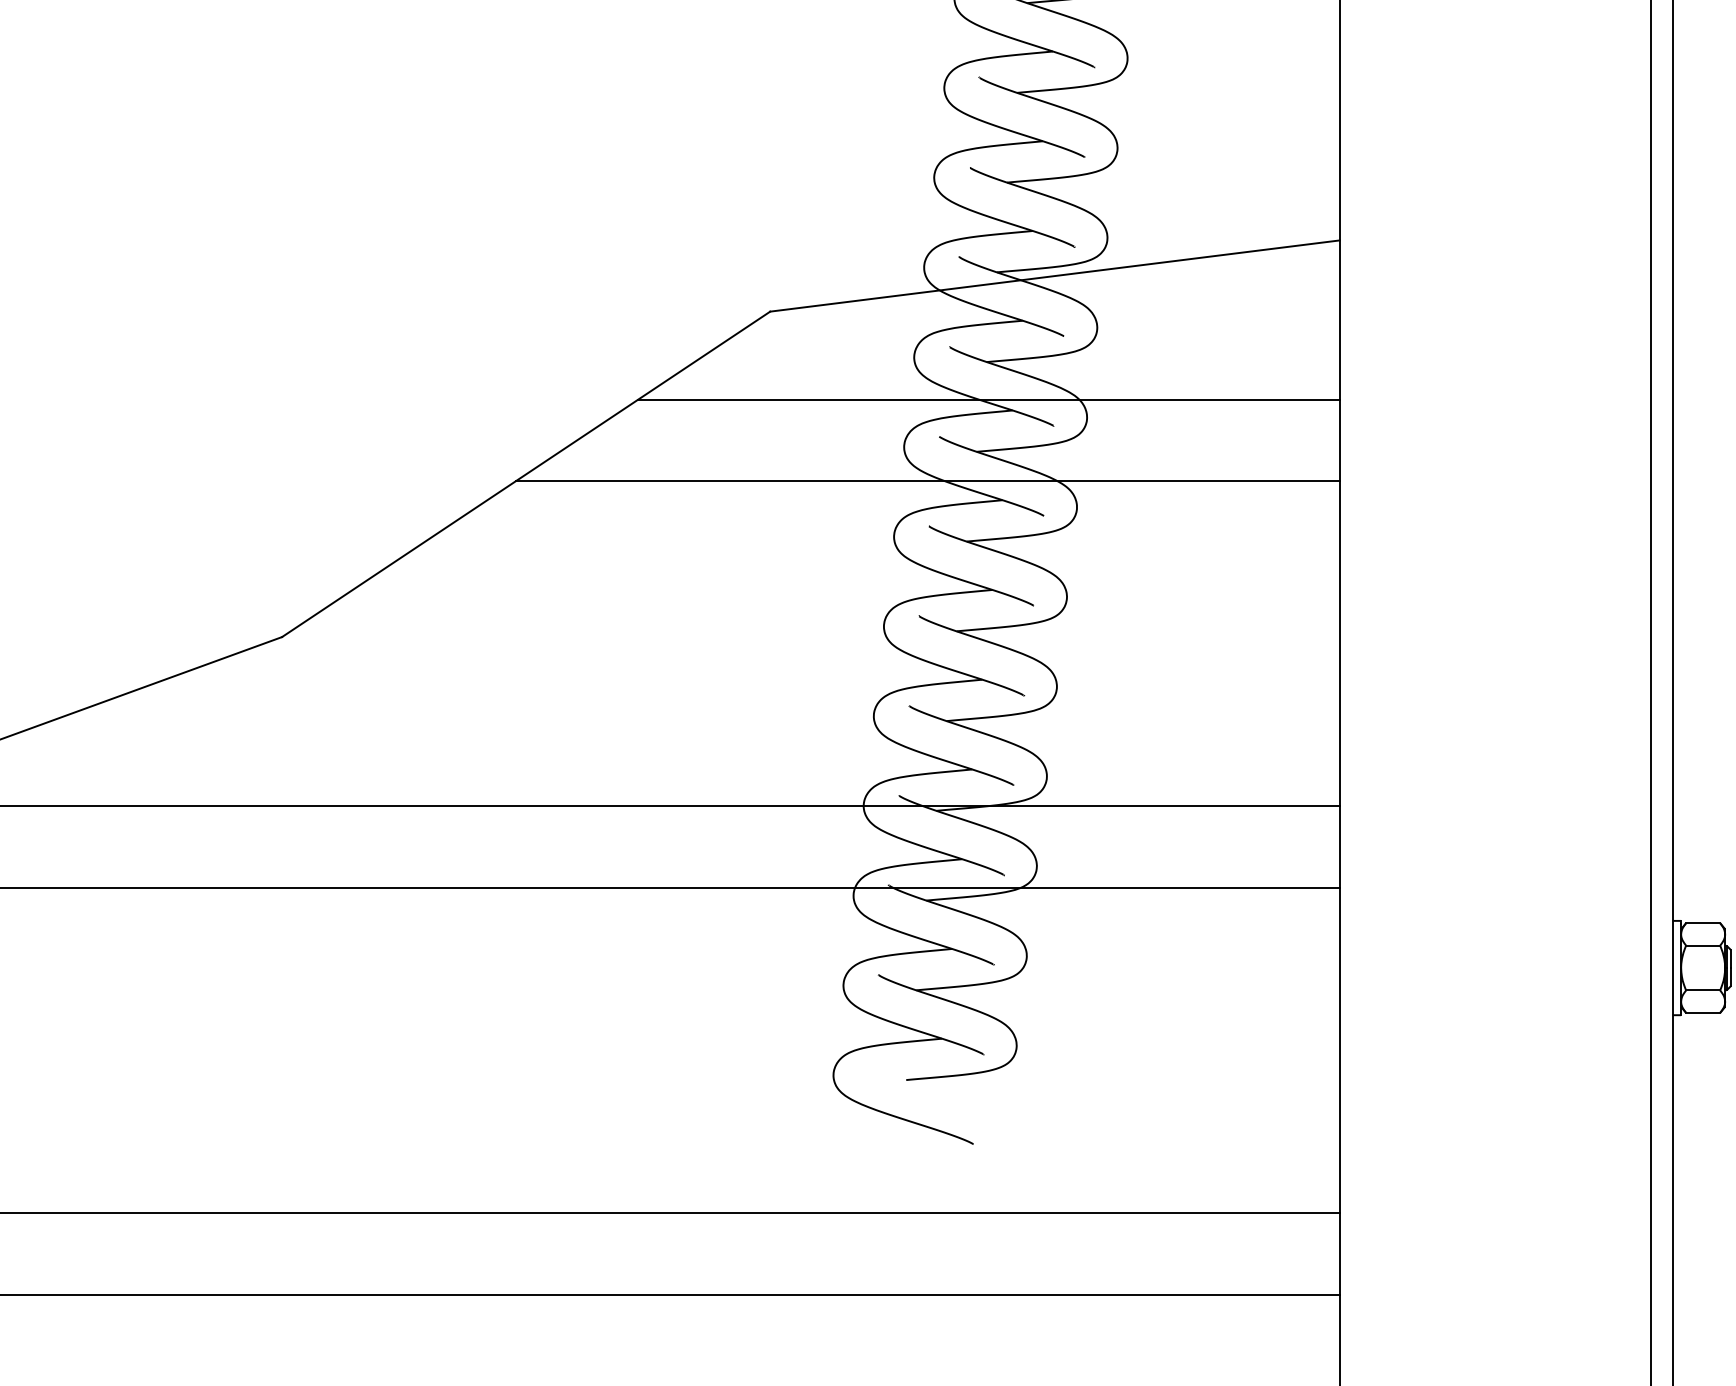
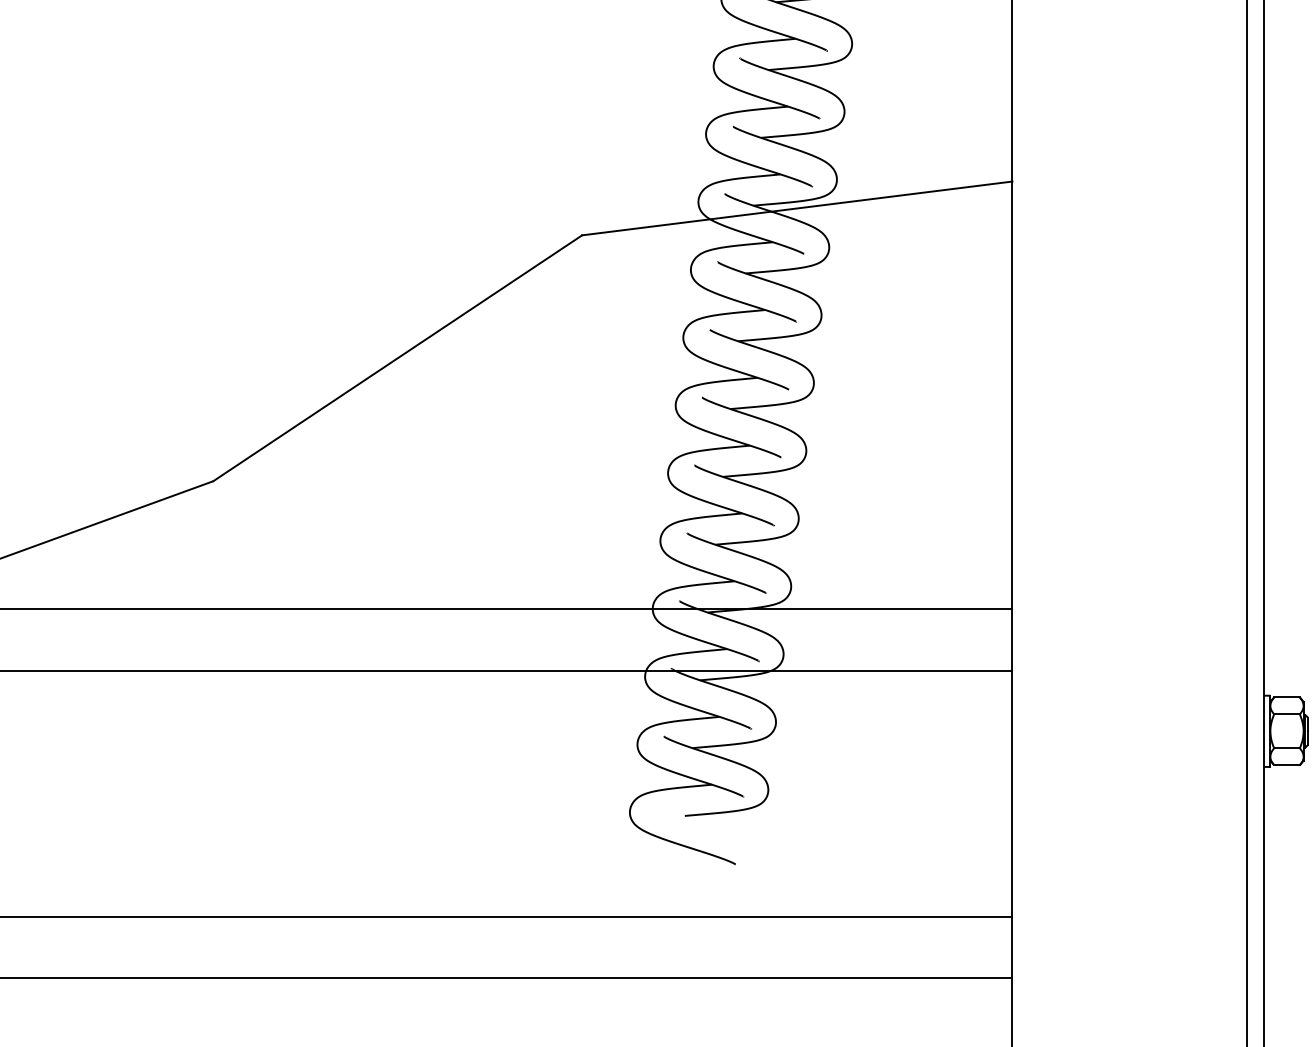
line: (989, 399) -> (747, 301), removed
line: (928, 481) -> (701, 363), removed

